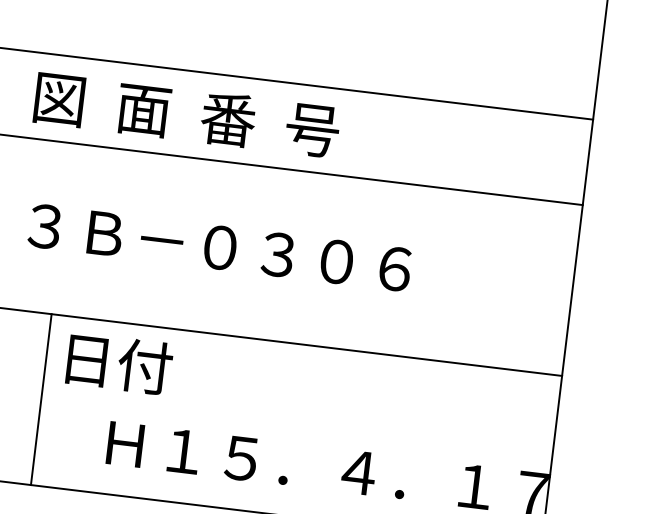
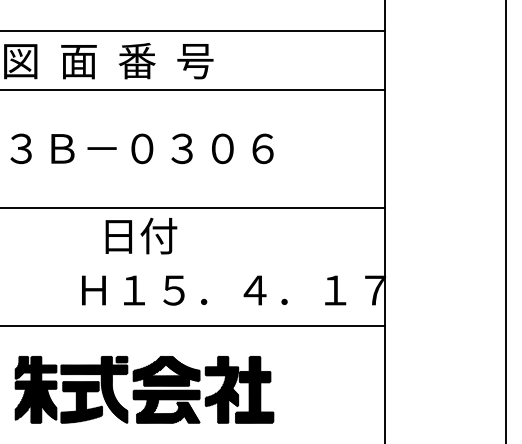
text: (119, 364) -> (141, 236), moved
line: (42, 399) -> (33, 266), removed

